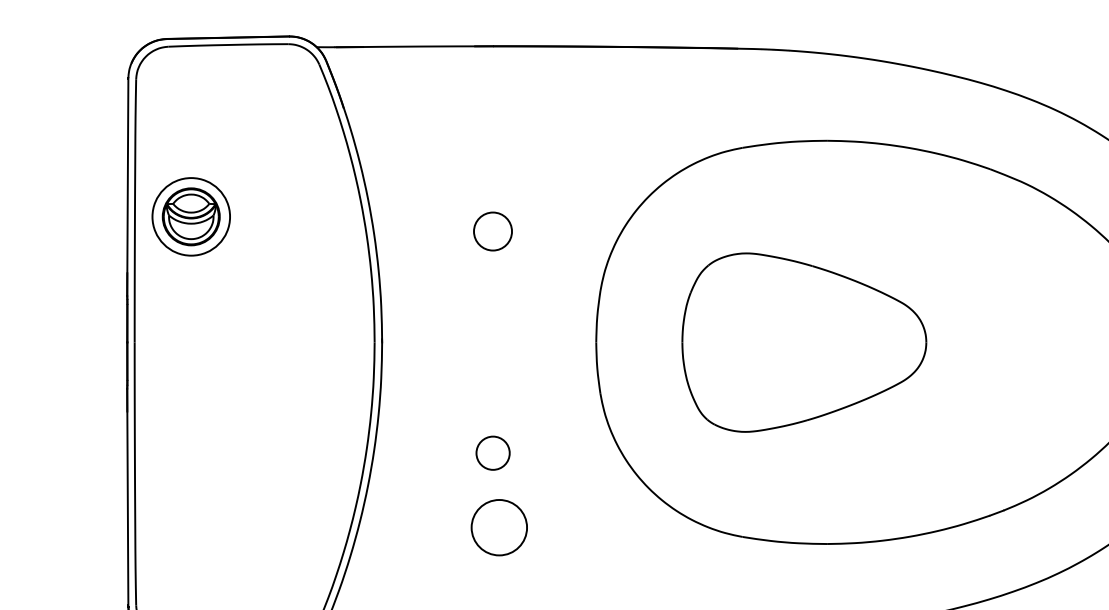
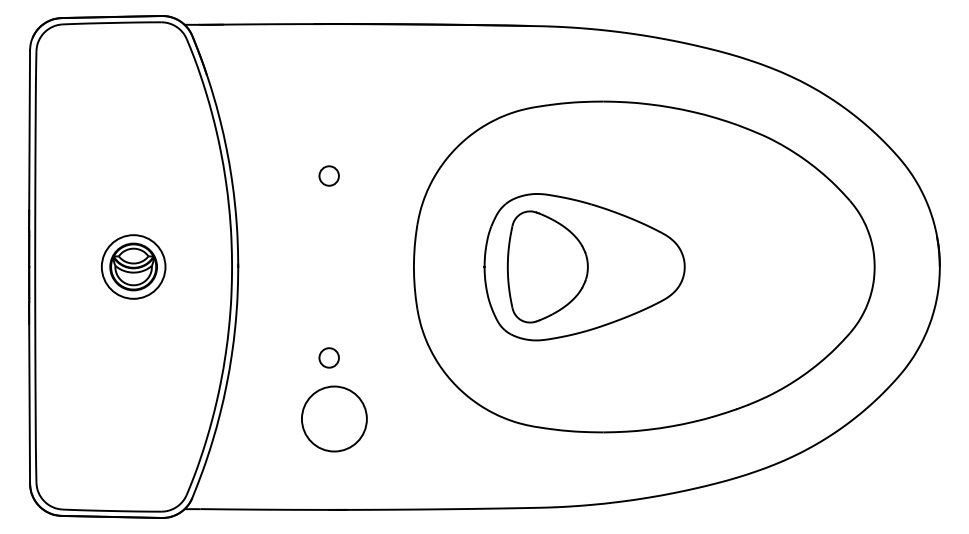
part: (191, 216) -> (133, 266), moved
circle: (492, 230) -> (328, 175), size x0.62
part: (759, 341) -> (547, 266), added
circle: (492, 452) -> (328, 357), size x0.71
circle: (498, 527) -> (333, 418), size x1.43

